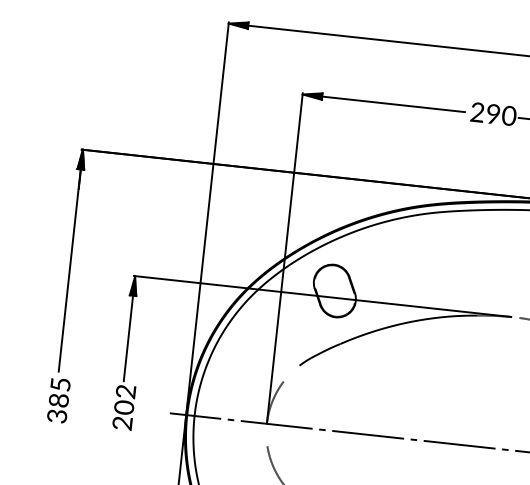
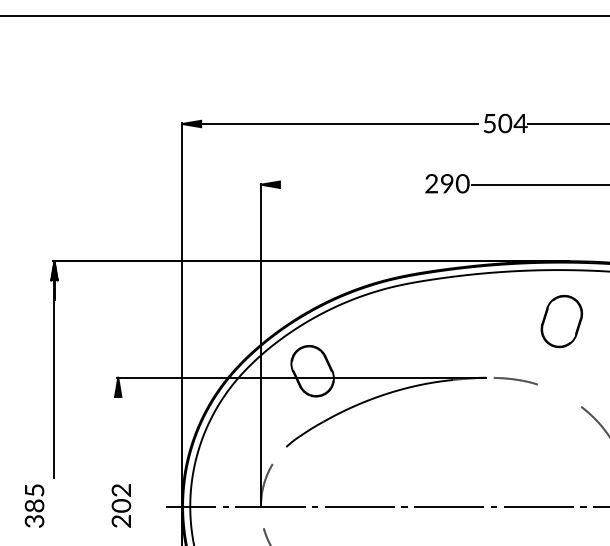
line: (393, 104) -> (349, 184), removed
line: (128, 338) -> (118, 438), removed
text: (58, 400) -> (34, 505), moved

